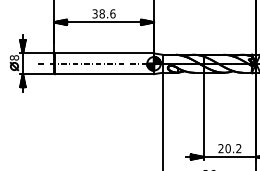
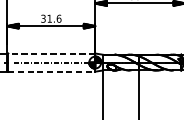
text: (101, 13) -> (49, 18), 38.6 -> 31.6
line: (104, 53) -> (51, 53), solid -> dashed
line: (105, 74) -> (52, 72), solid -> dashed

